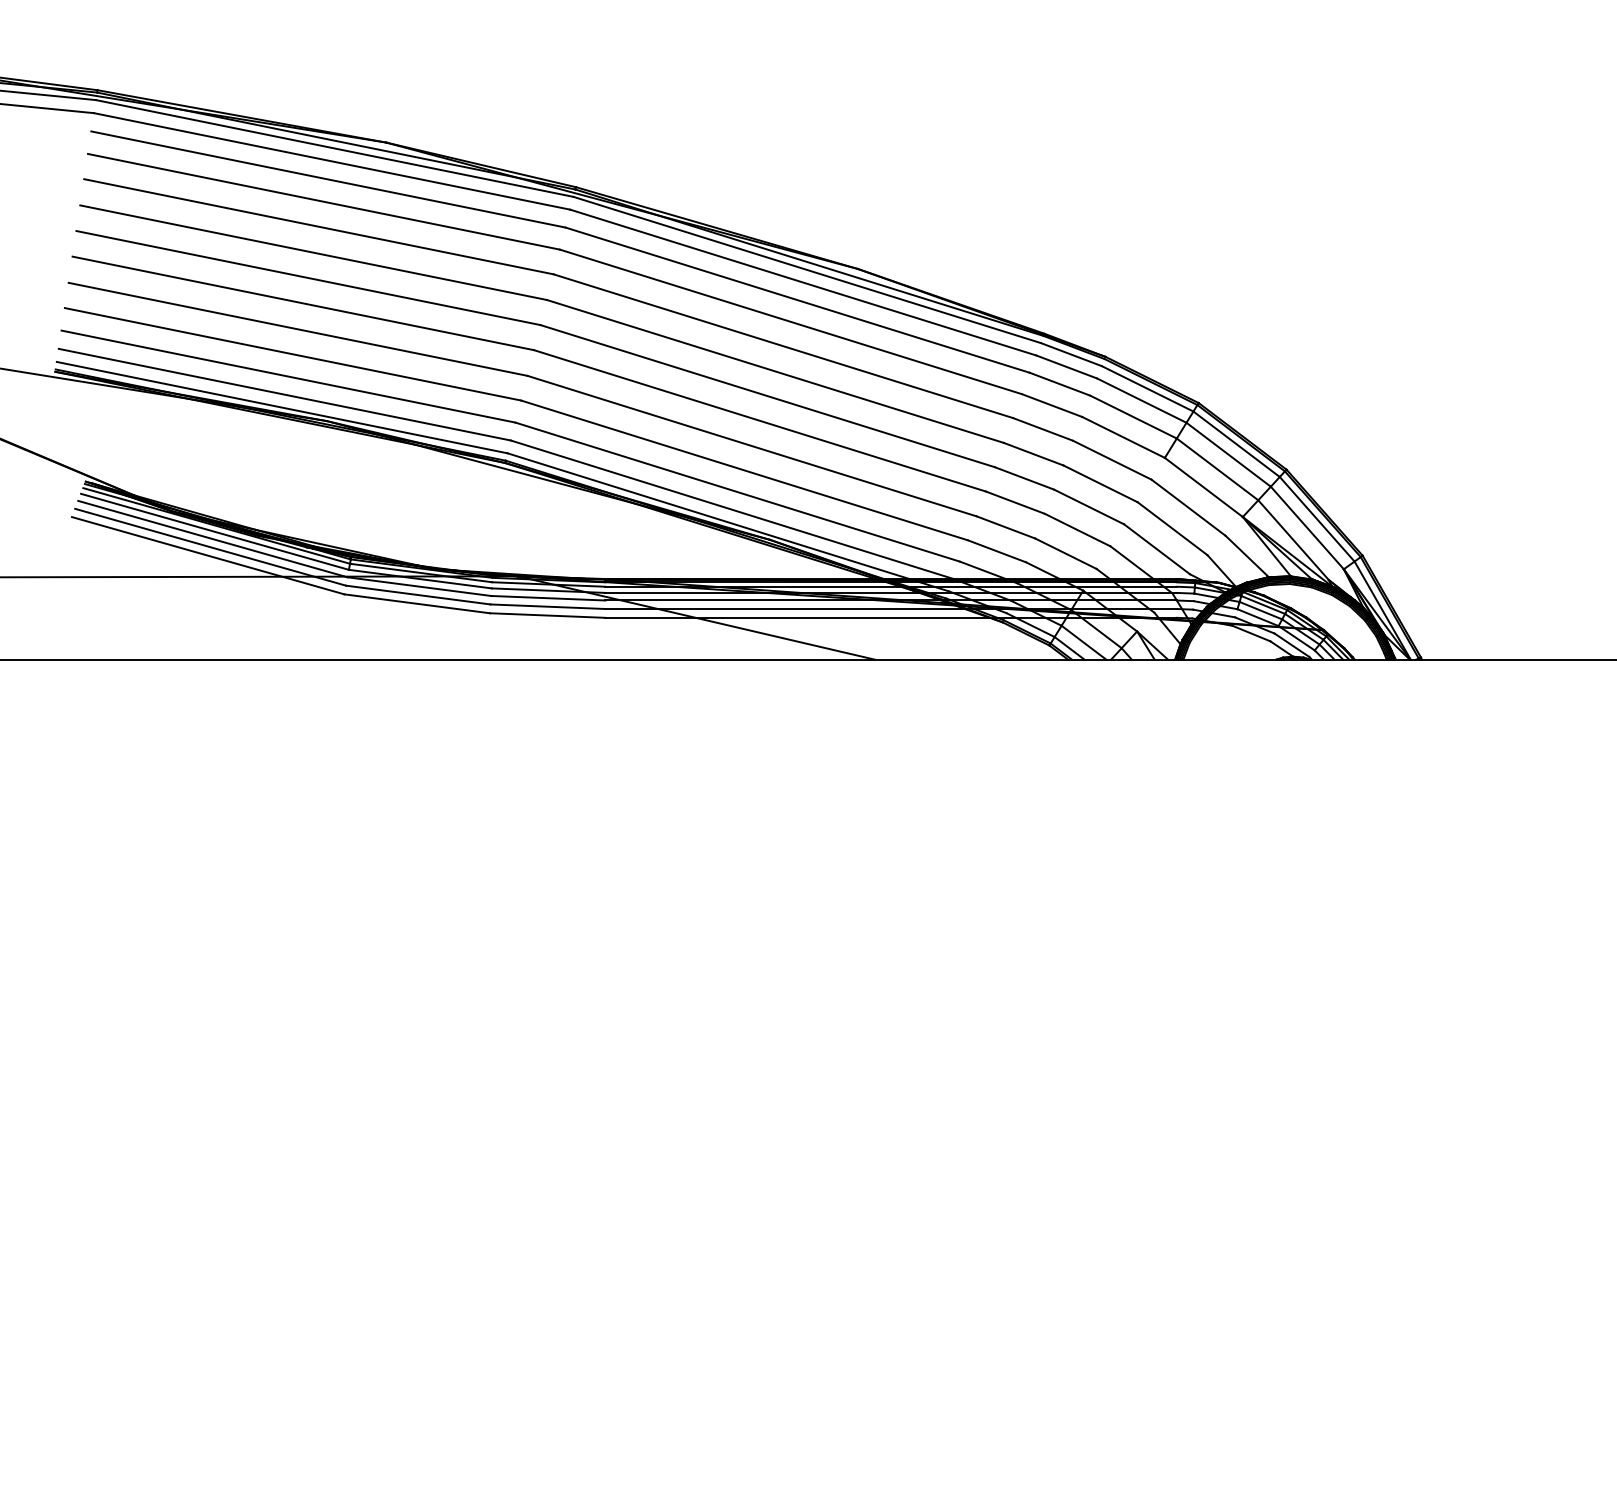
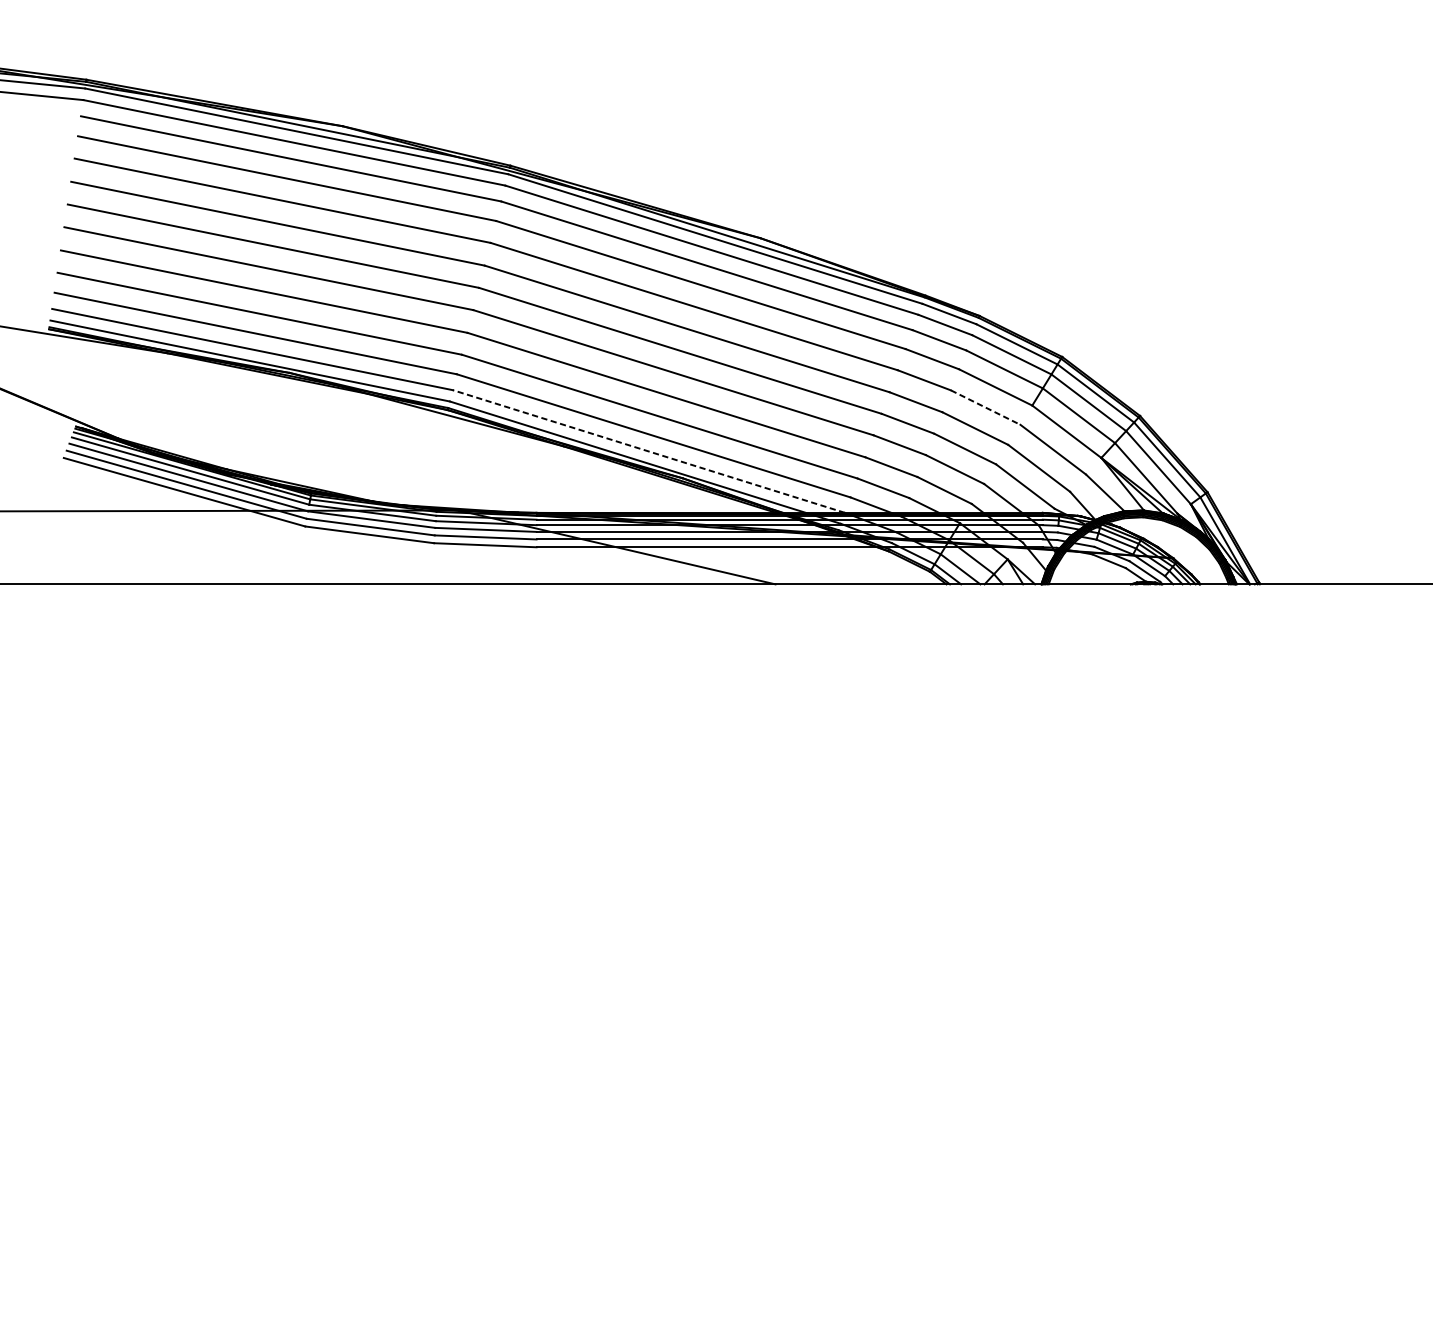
line: (1112, 460) -> (985, 407), solid -> dashed
line: (732, 509) -> (649, 451), solid -> dashed

